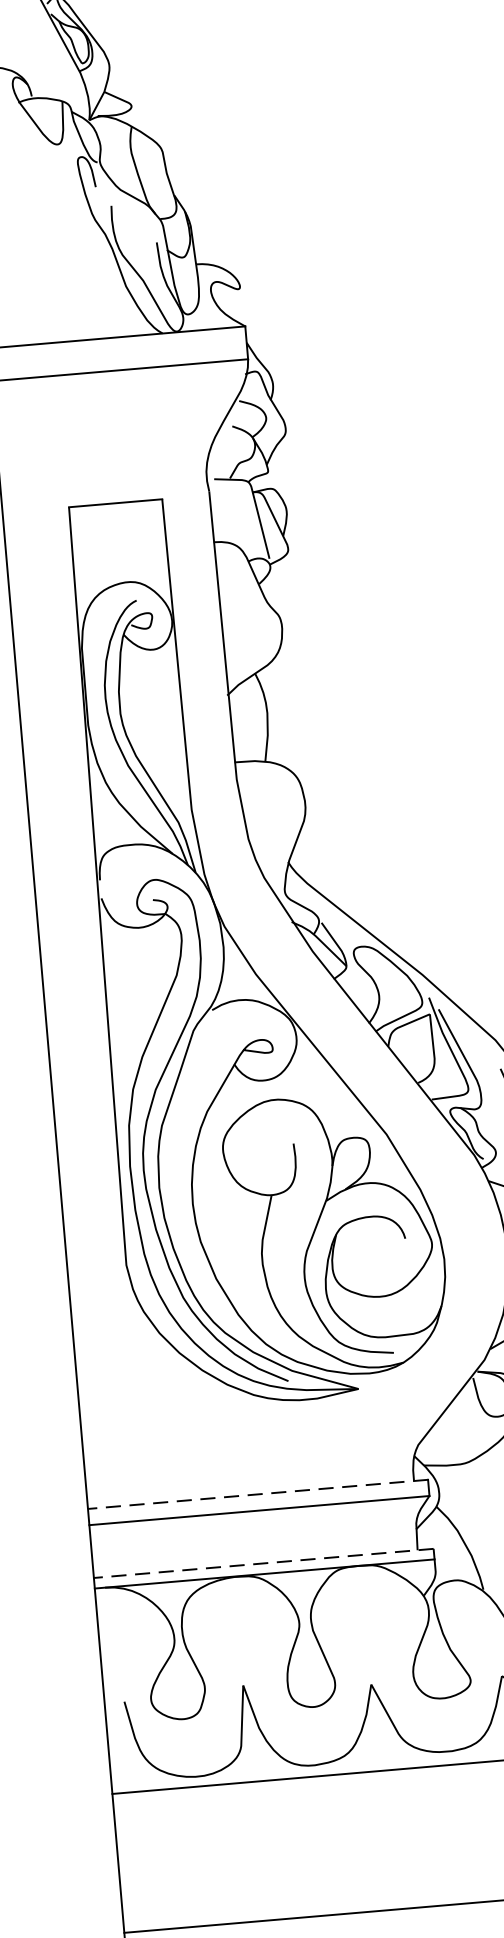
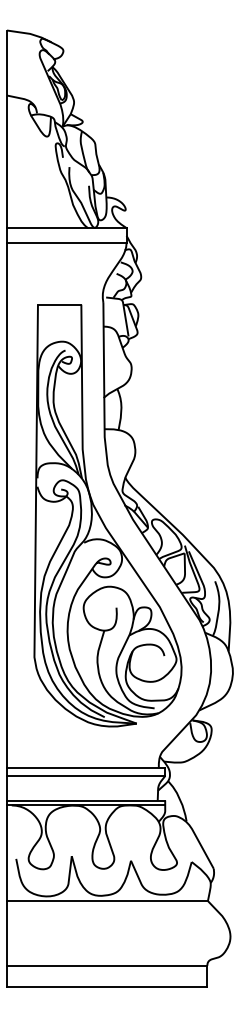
line: (256, 1494) -> (85, 768), dashed -> solid
line: (262, 1563) -> (85, 800), dashed -> solid

